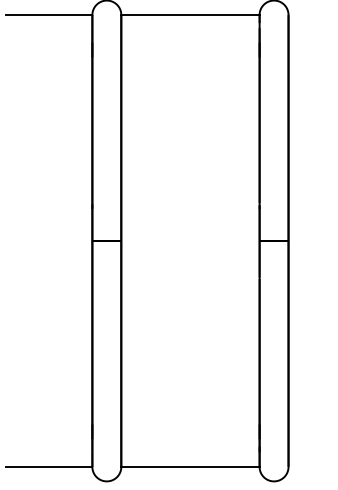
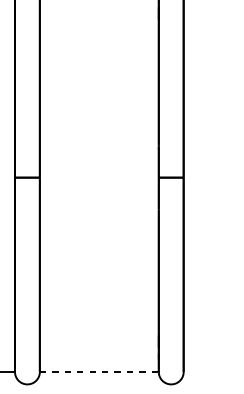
line: (190, 466) -> (99, 371), solid -> dashed

